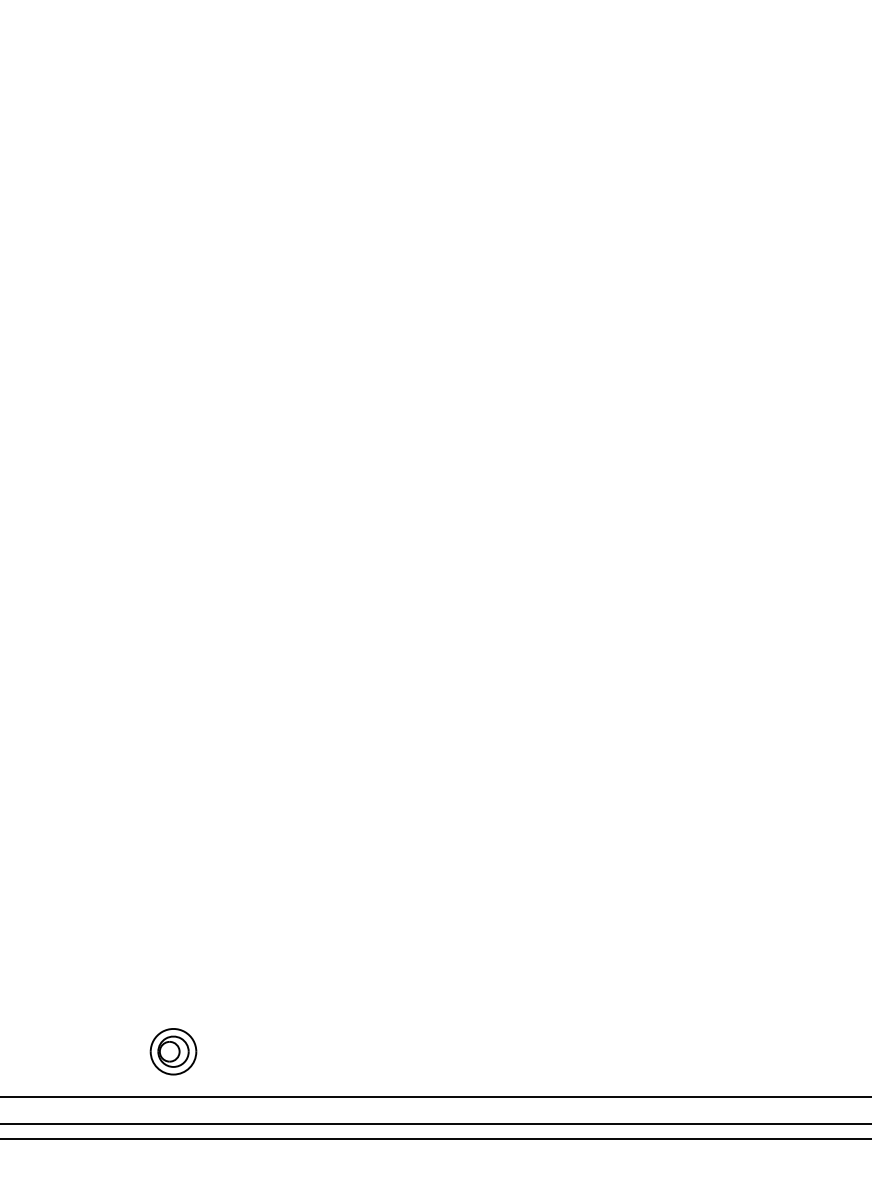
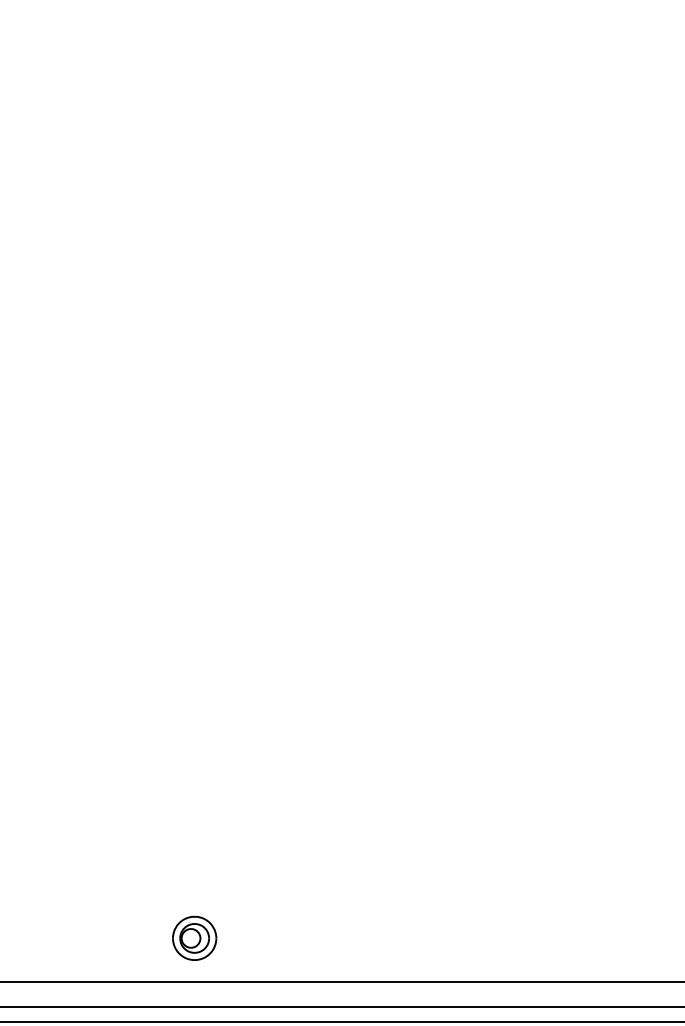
part: (173, 1051) -> (194, 938), moved

